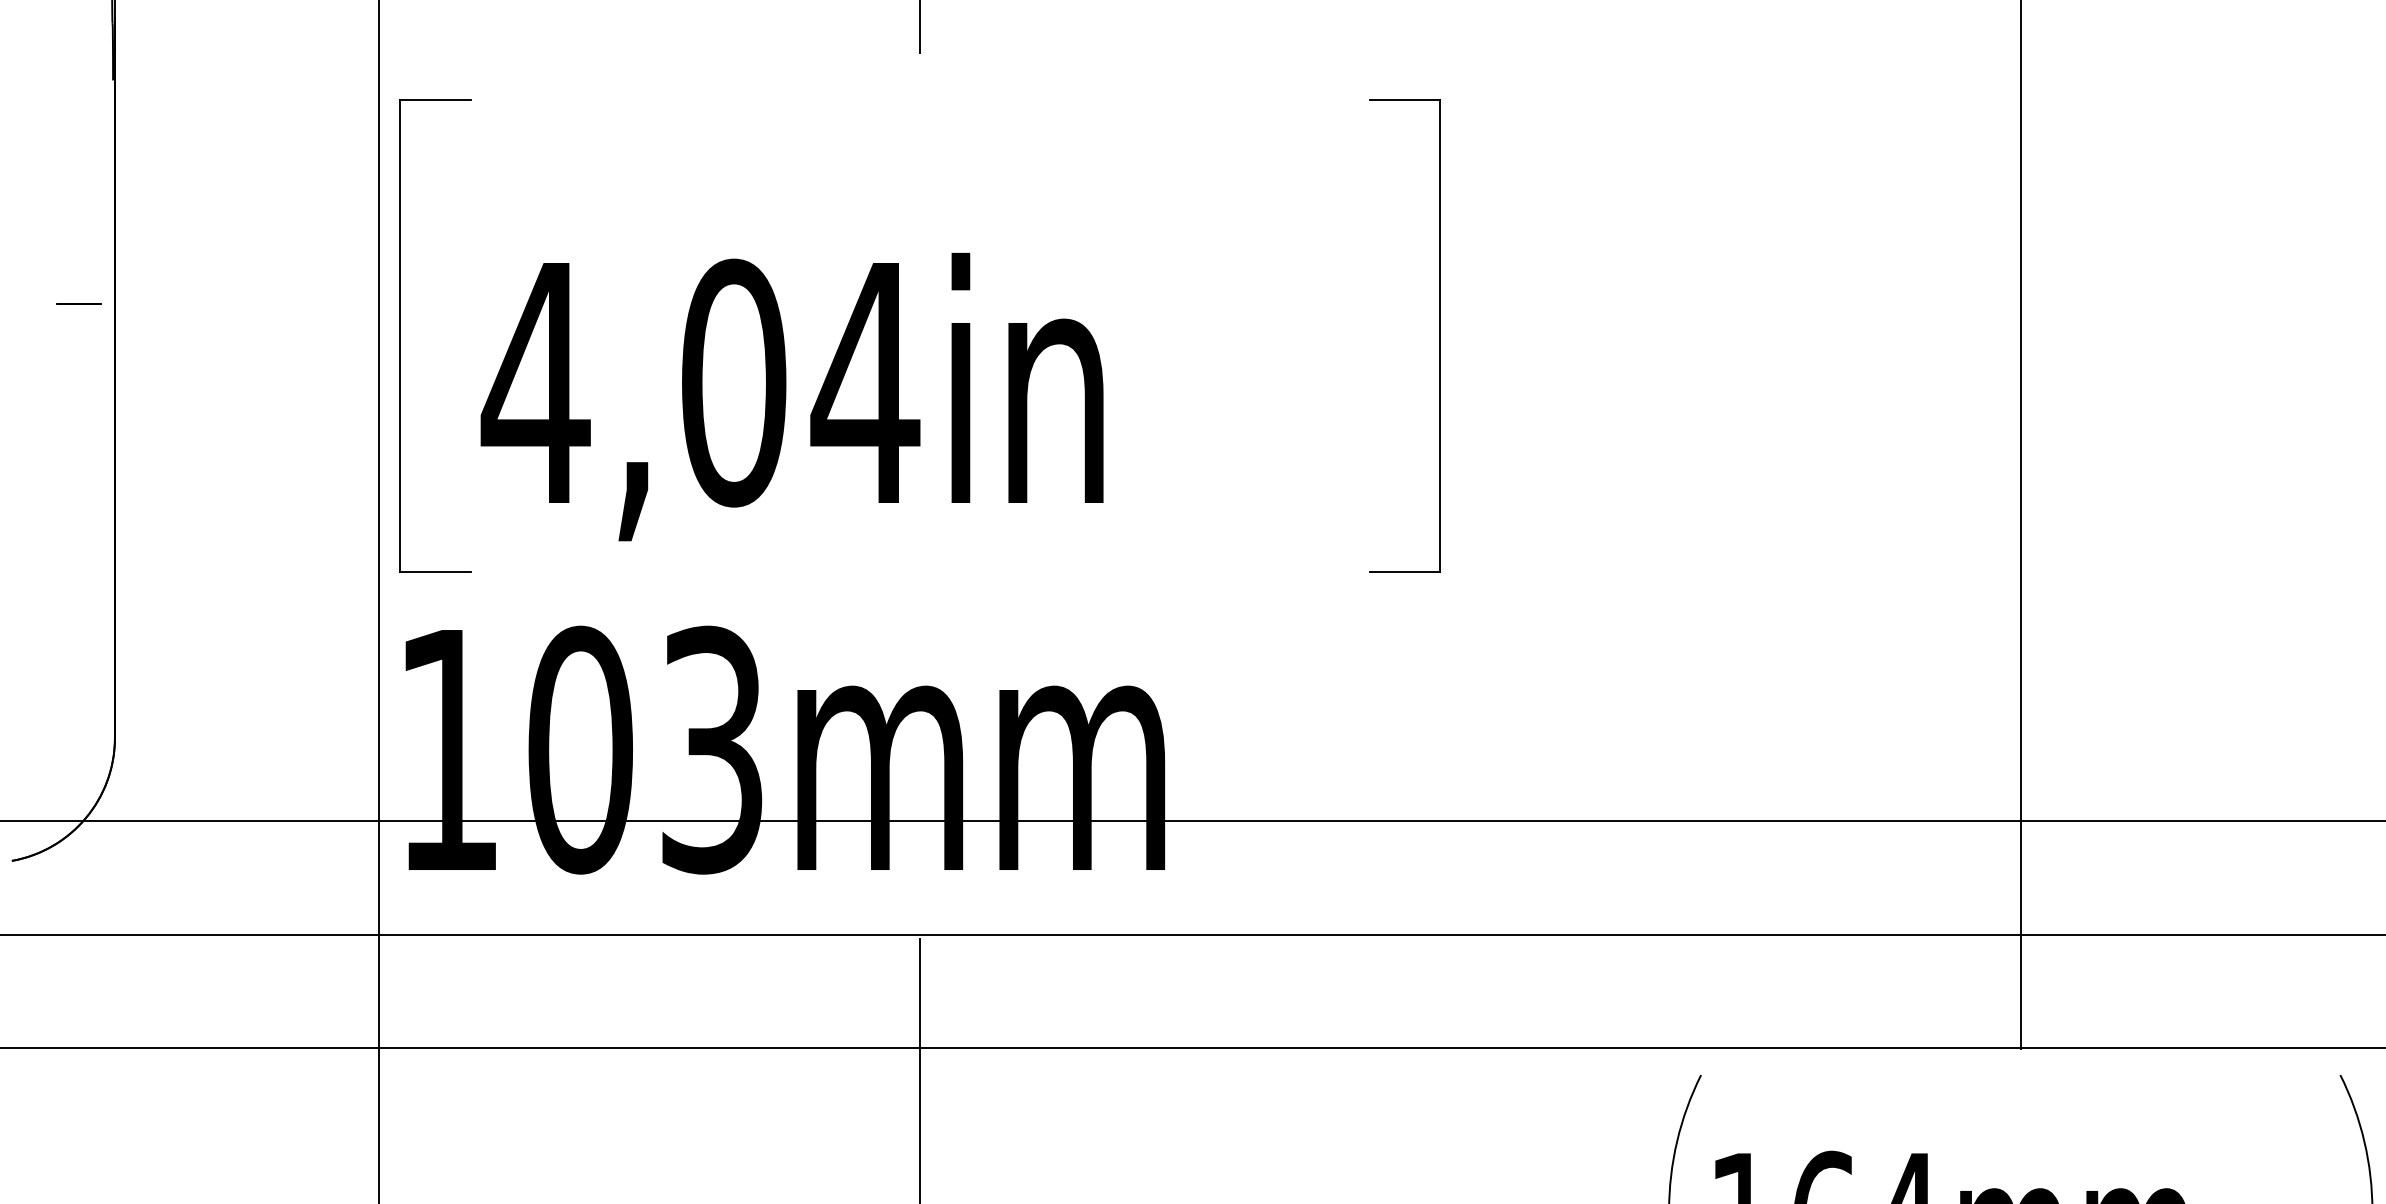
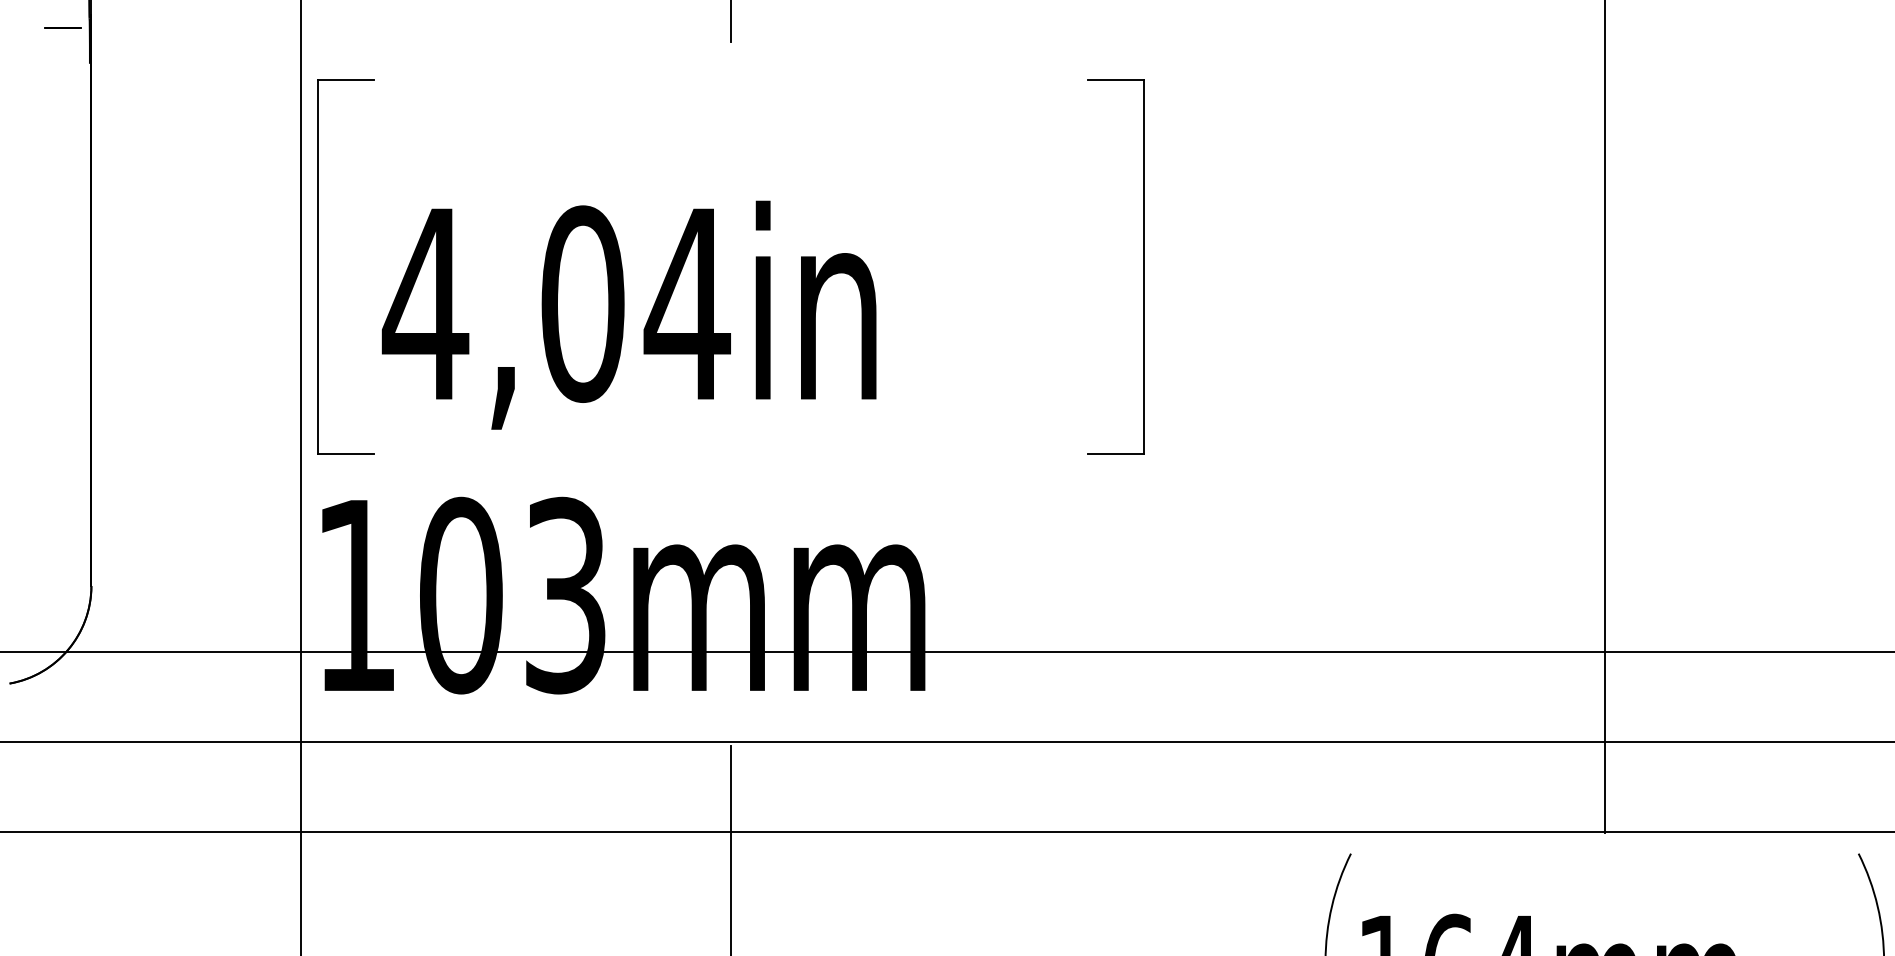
line: (78, 303) -> (62, 27), moved

